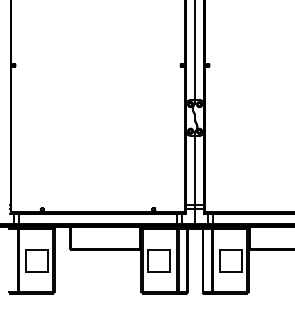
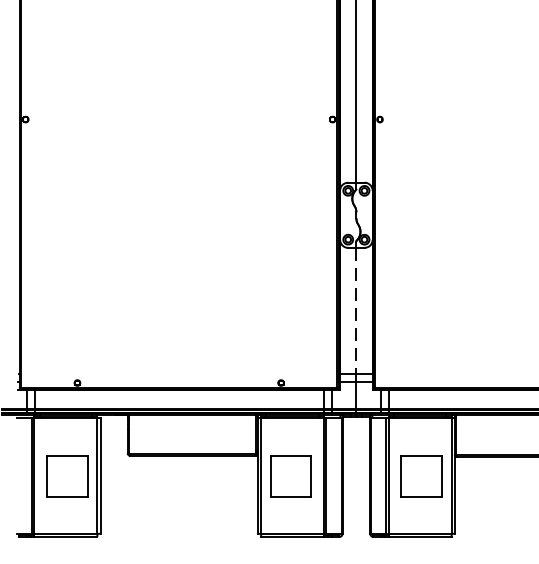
line: (195, 170) -> (357, 311), solid -> dashed

